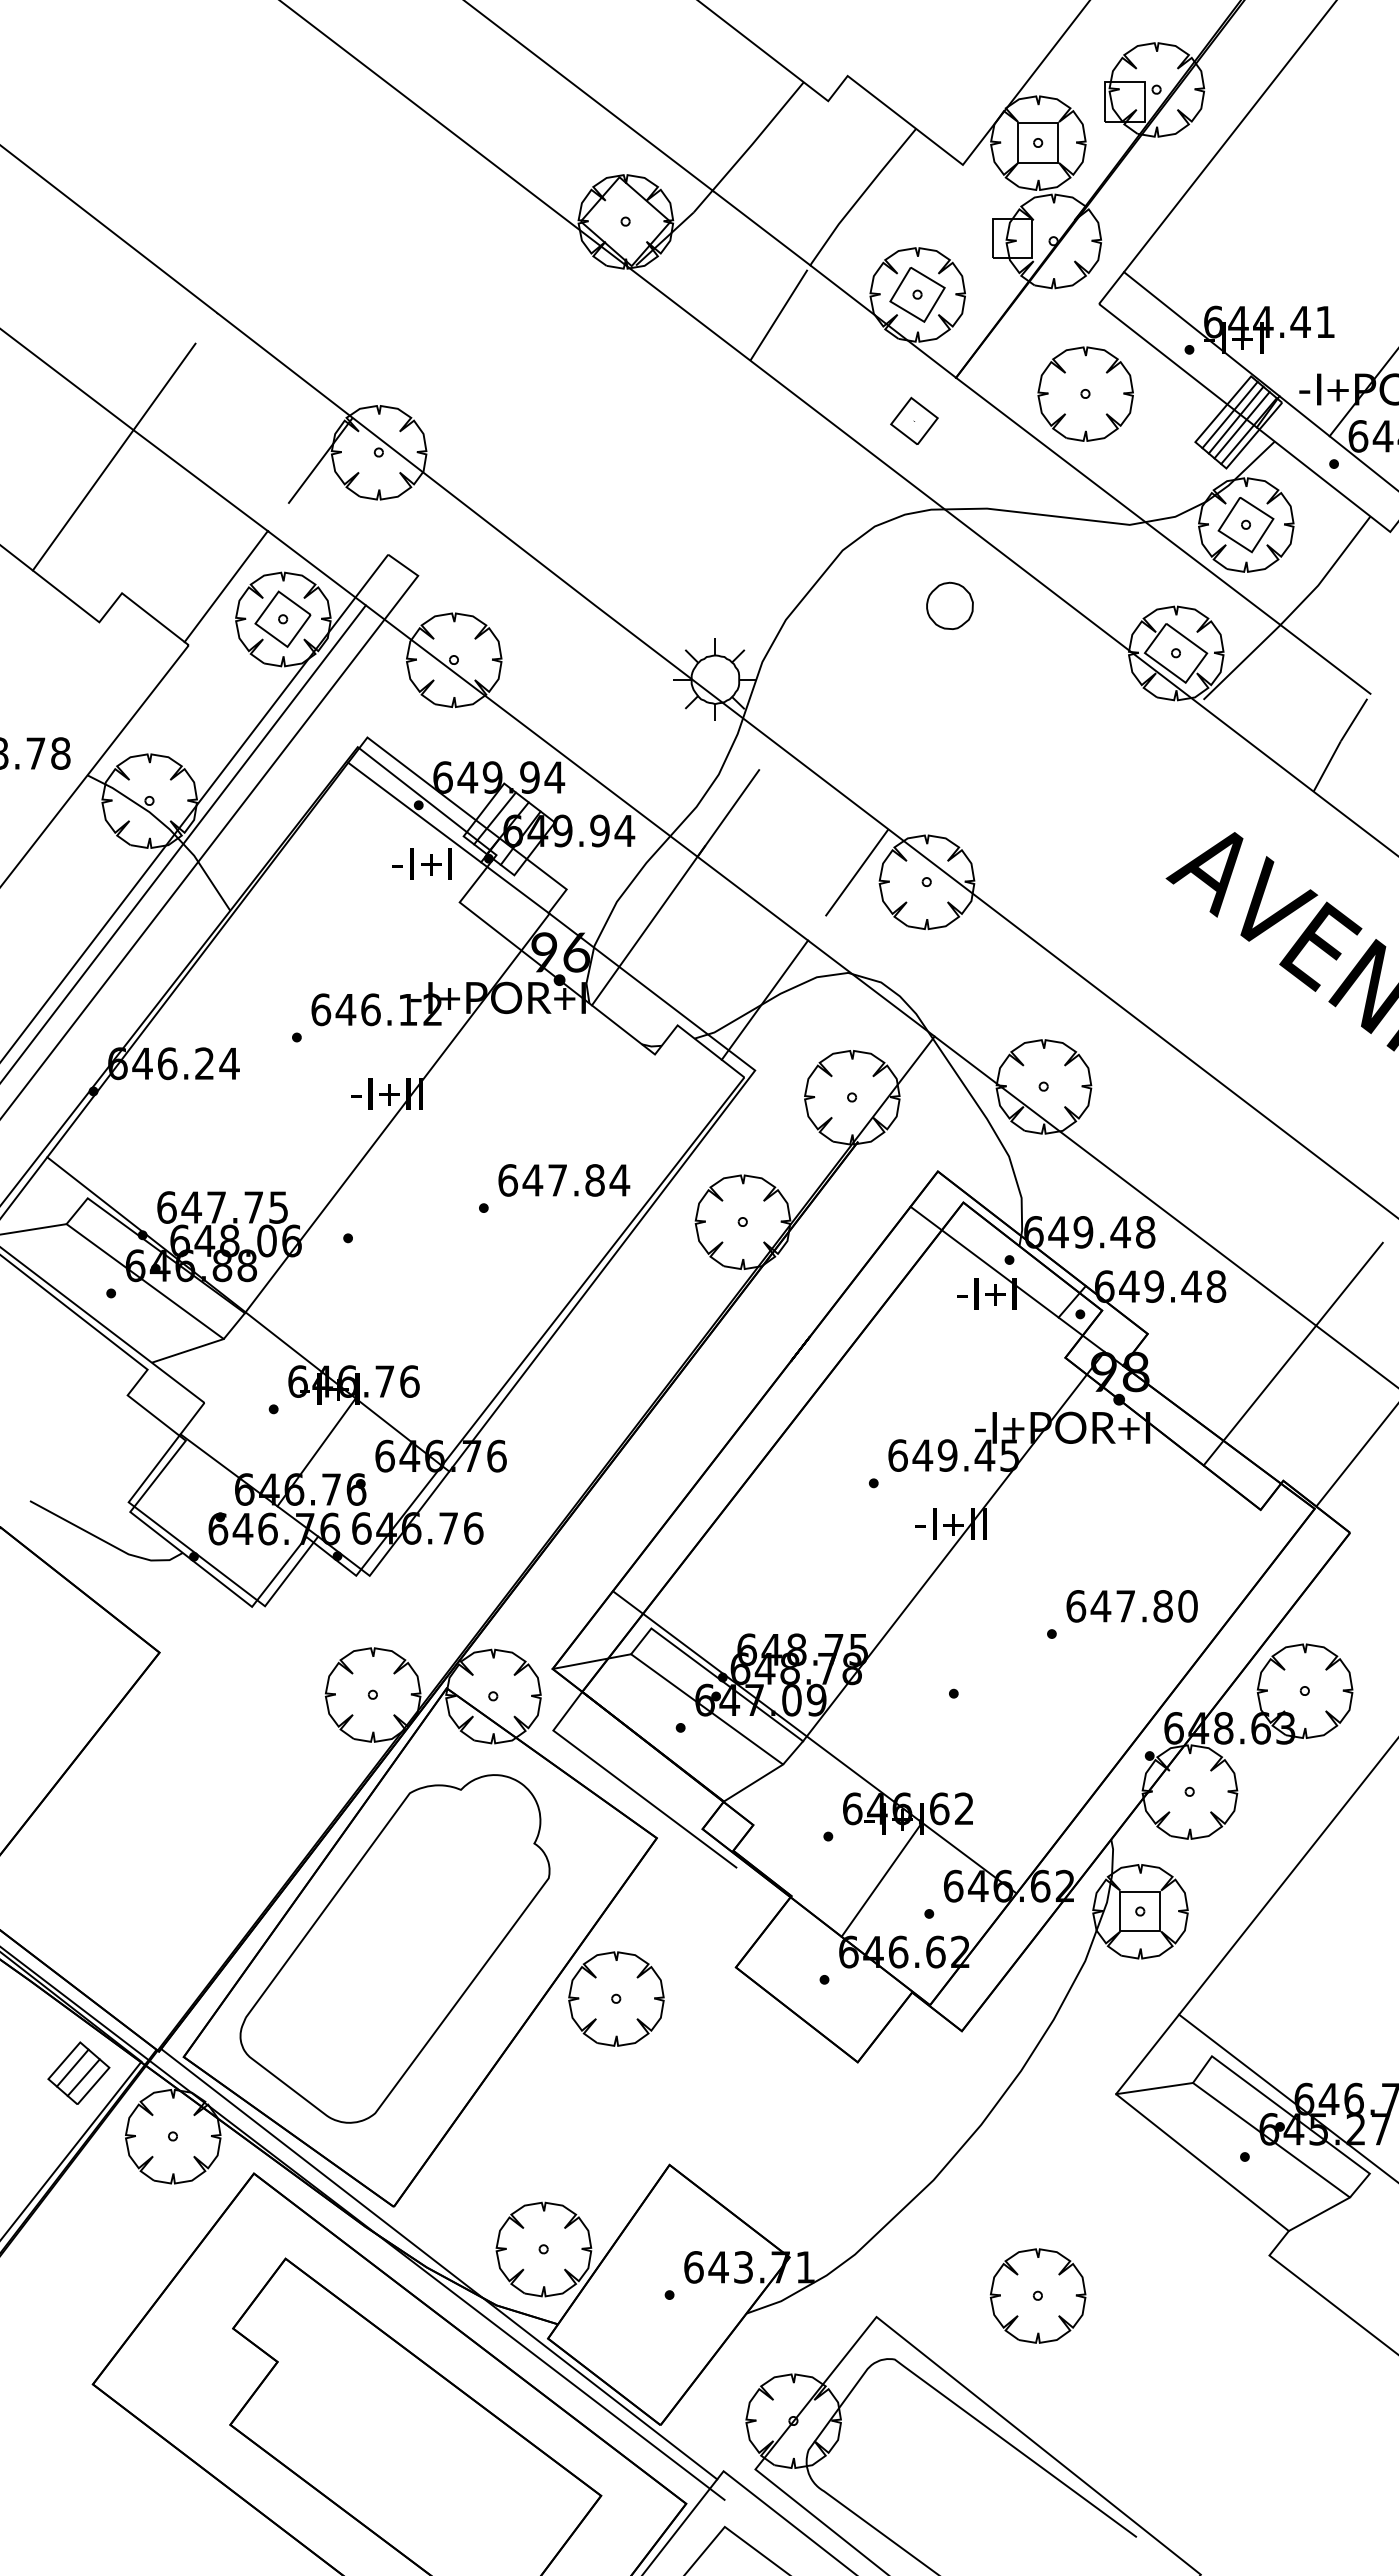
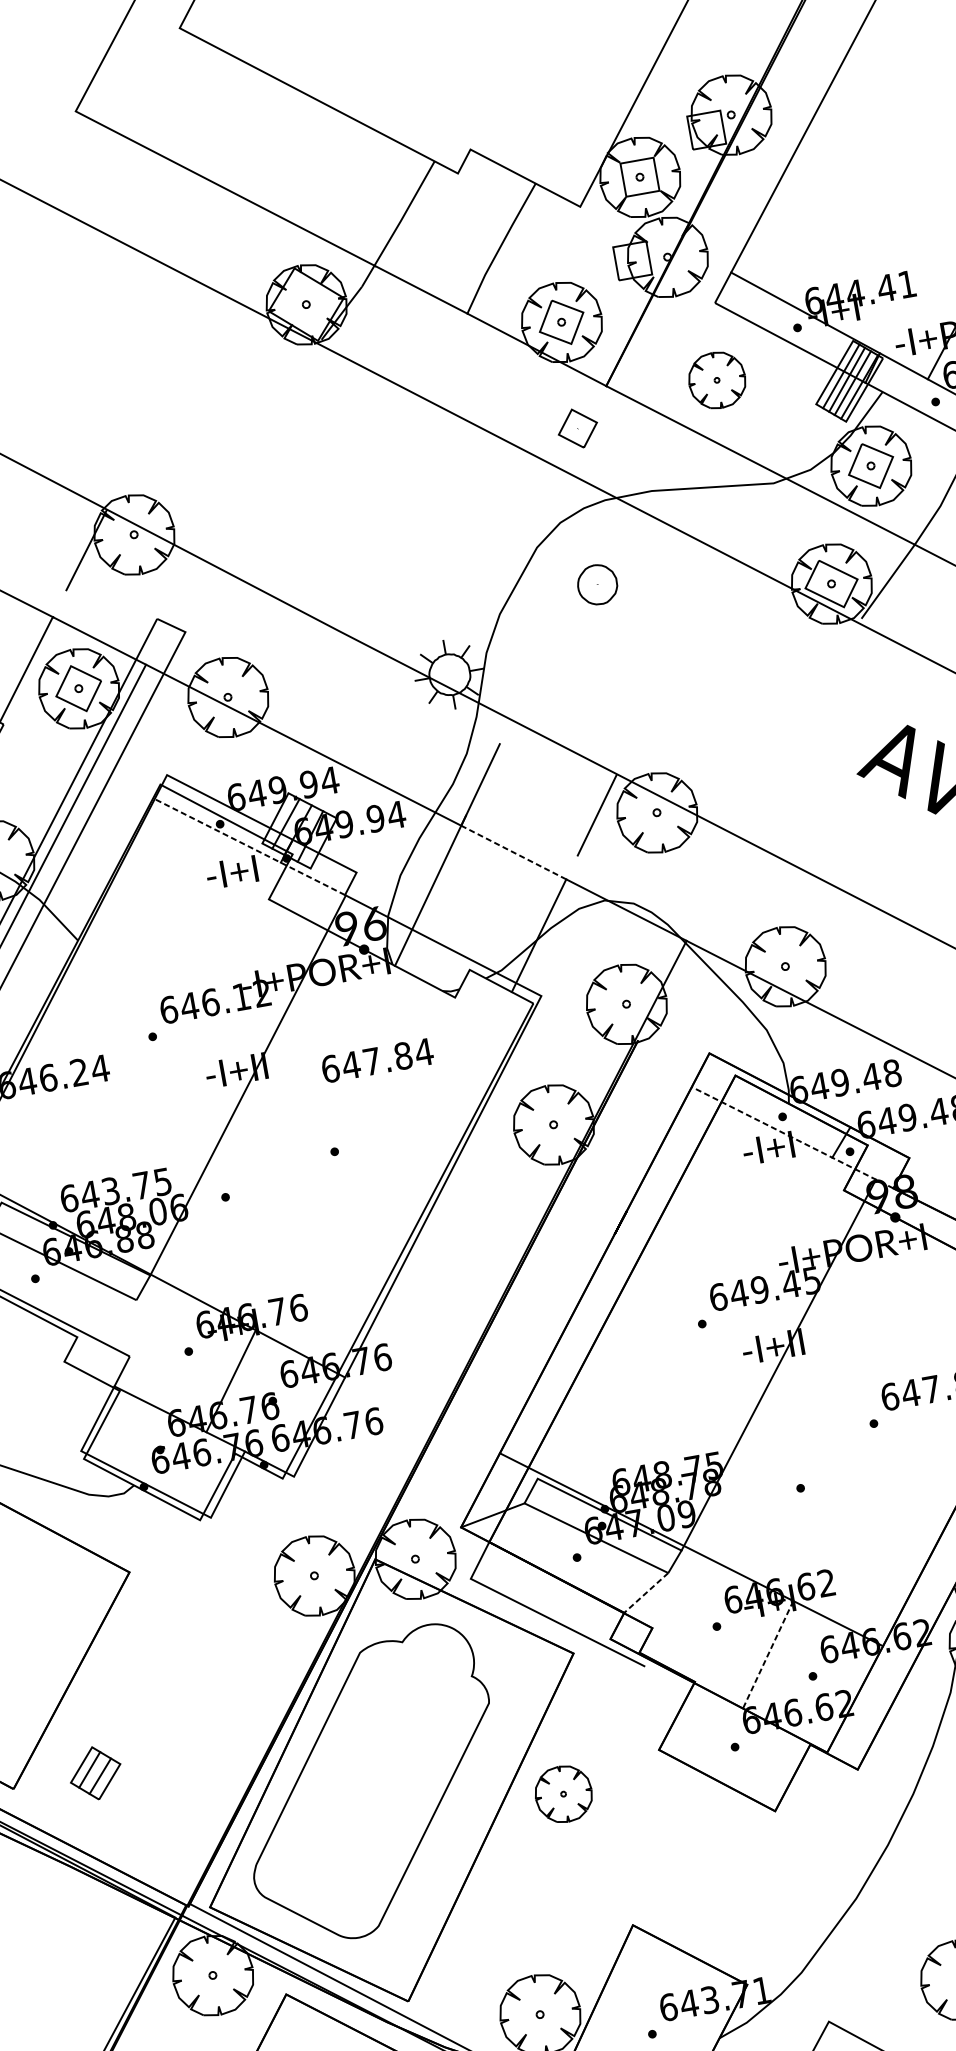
line: (780, 312) -> (449, 357), removed
part: (1085, 393) -> (717, 379), size x0.7
part: (949, 605) -> (597, 584), moved
line: (448, 837) -> (249, 846), solid -> dashed
line: (752, 898) -> (513, 852), solid -> dashed
text: (564, 1180) -> (377, 1060), moved
text: (216, 1207) -> (110, 1191), 647.75 -> 643.75
line: (1016, 1286) -> (792, 1137), solid -> dashed
line: (187, 1350) -> (107, 1315), removed
line: (753, 1783) -> (646, 1593), solid -> dashed
line: (881, 1879) -> (767, 1654), solid -> dashed
part: (616, 1998) -> (563, 1793), size x0.7
part: (78, 2072) -> (95, 1772), moved

